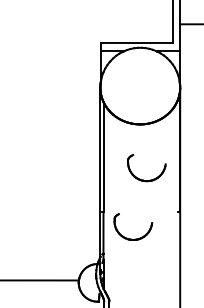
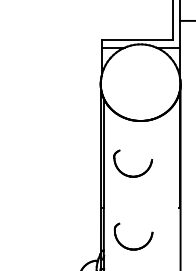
part: (143, 179) -> (129, 175), moved
part: (131, 238) -> (131, 248), moved

